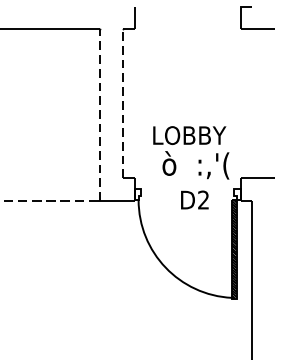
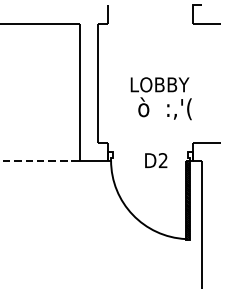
line: (122, 102) -> (98, 82), dashed -> solid
line: (100, 113) -> (80, 91), dashed -> solid
text: (190, 152) -> (160, 98), moved

